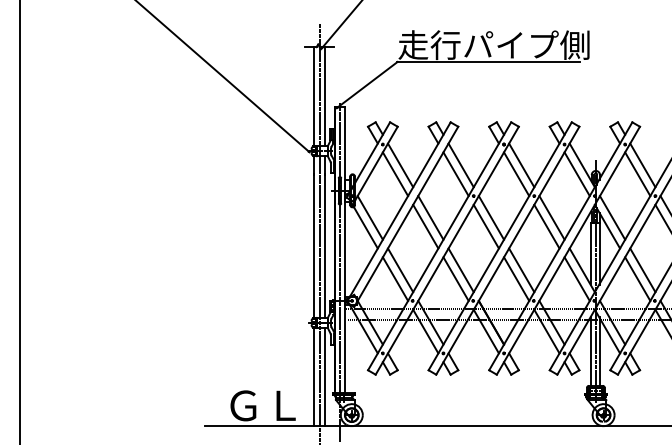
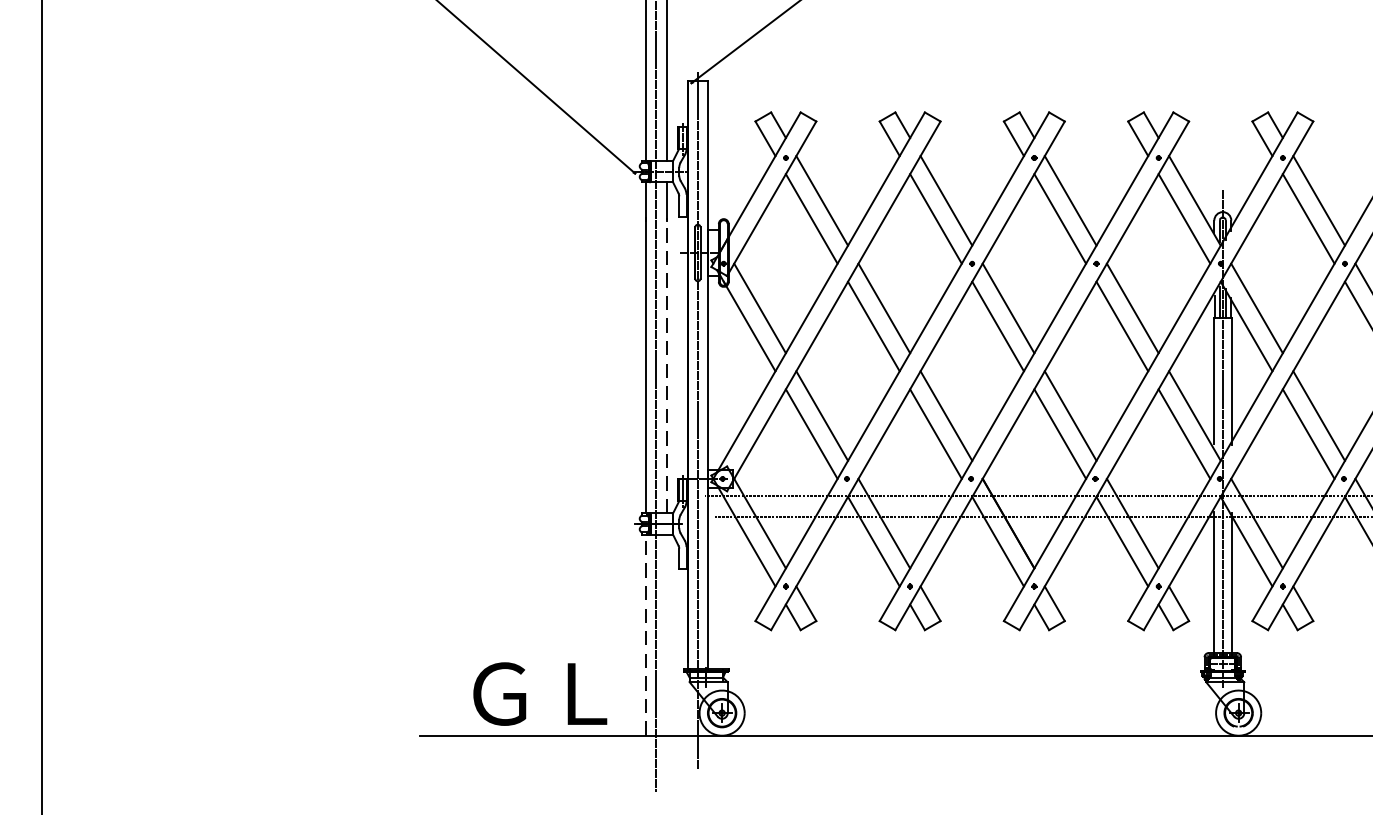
line: (325, 245) -> (668, 365), solid -> dashed
line: (314, 376) -> (645, 633), solid -> dashed
line: (325, 377) -> (668, 635), removed

